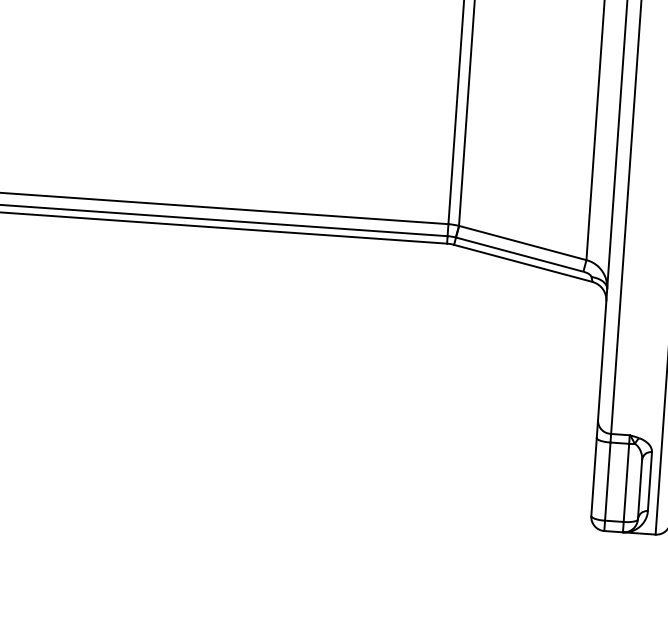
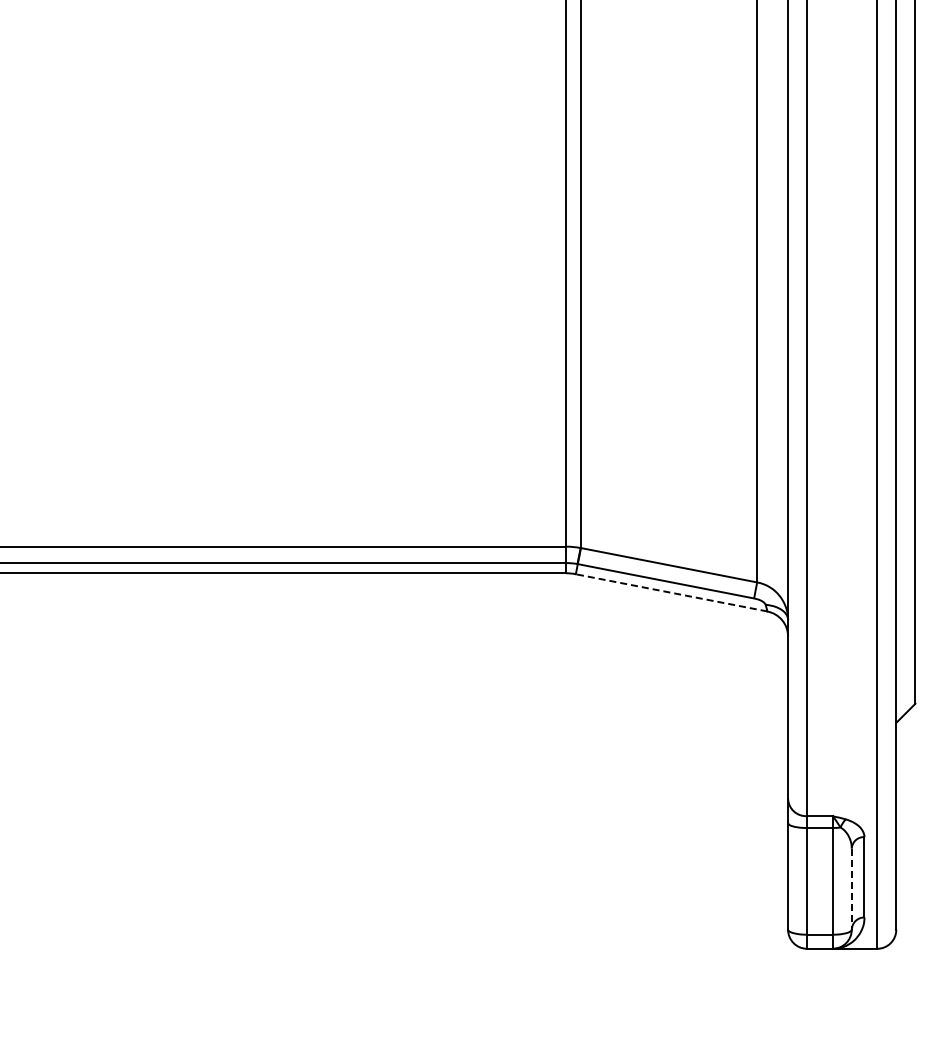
line: (523, 263) -> (671, 592), solid -> dashed
line: (639, 489) -> (851, 889), solid -> dashed

